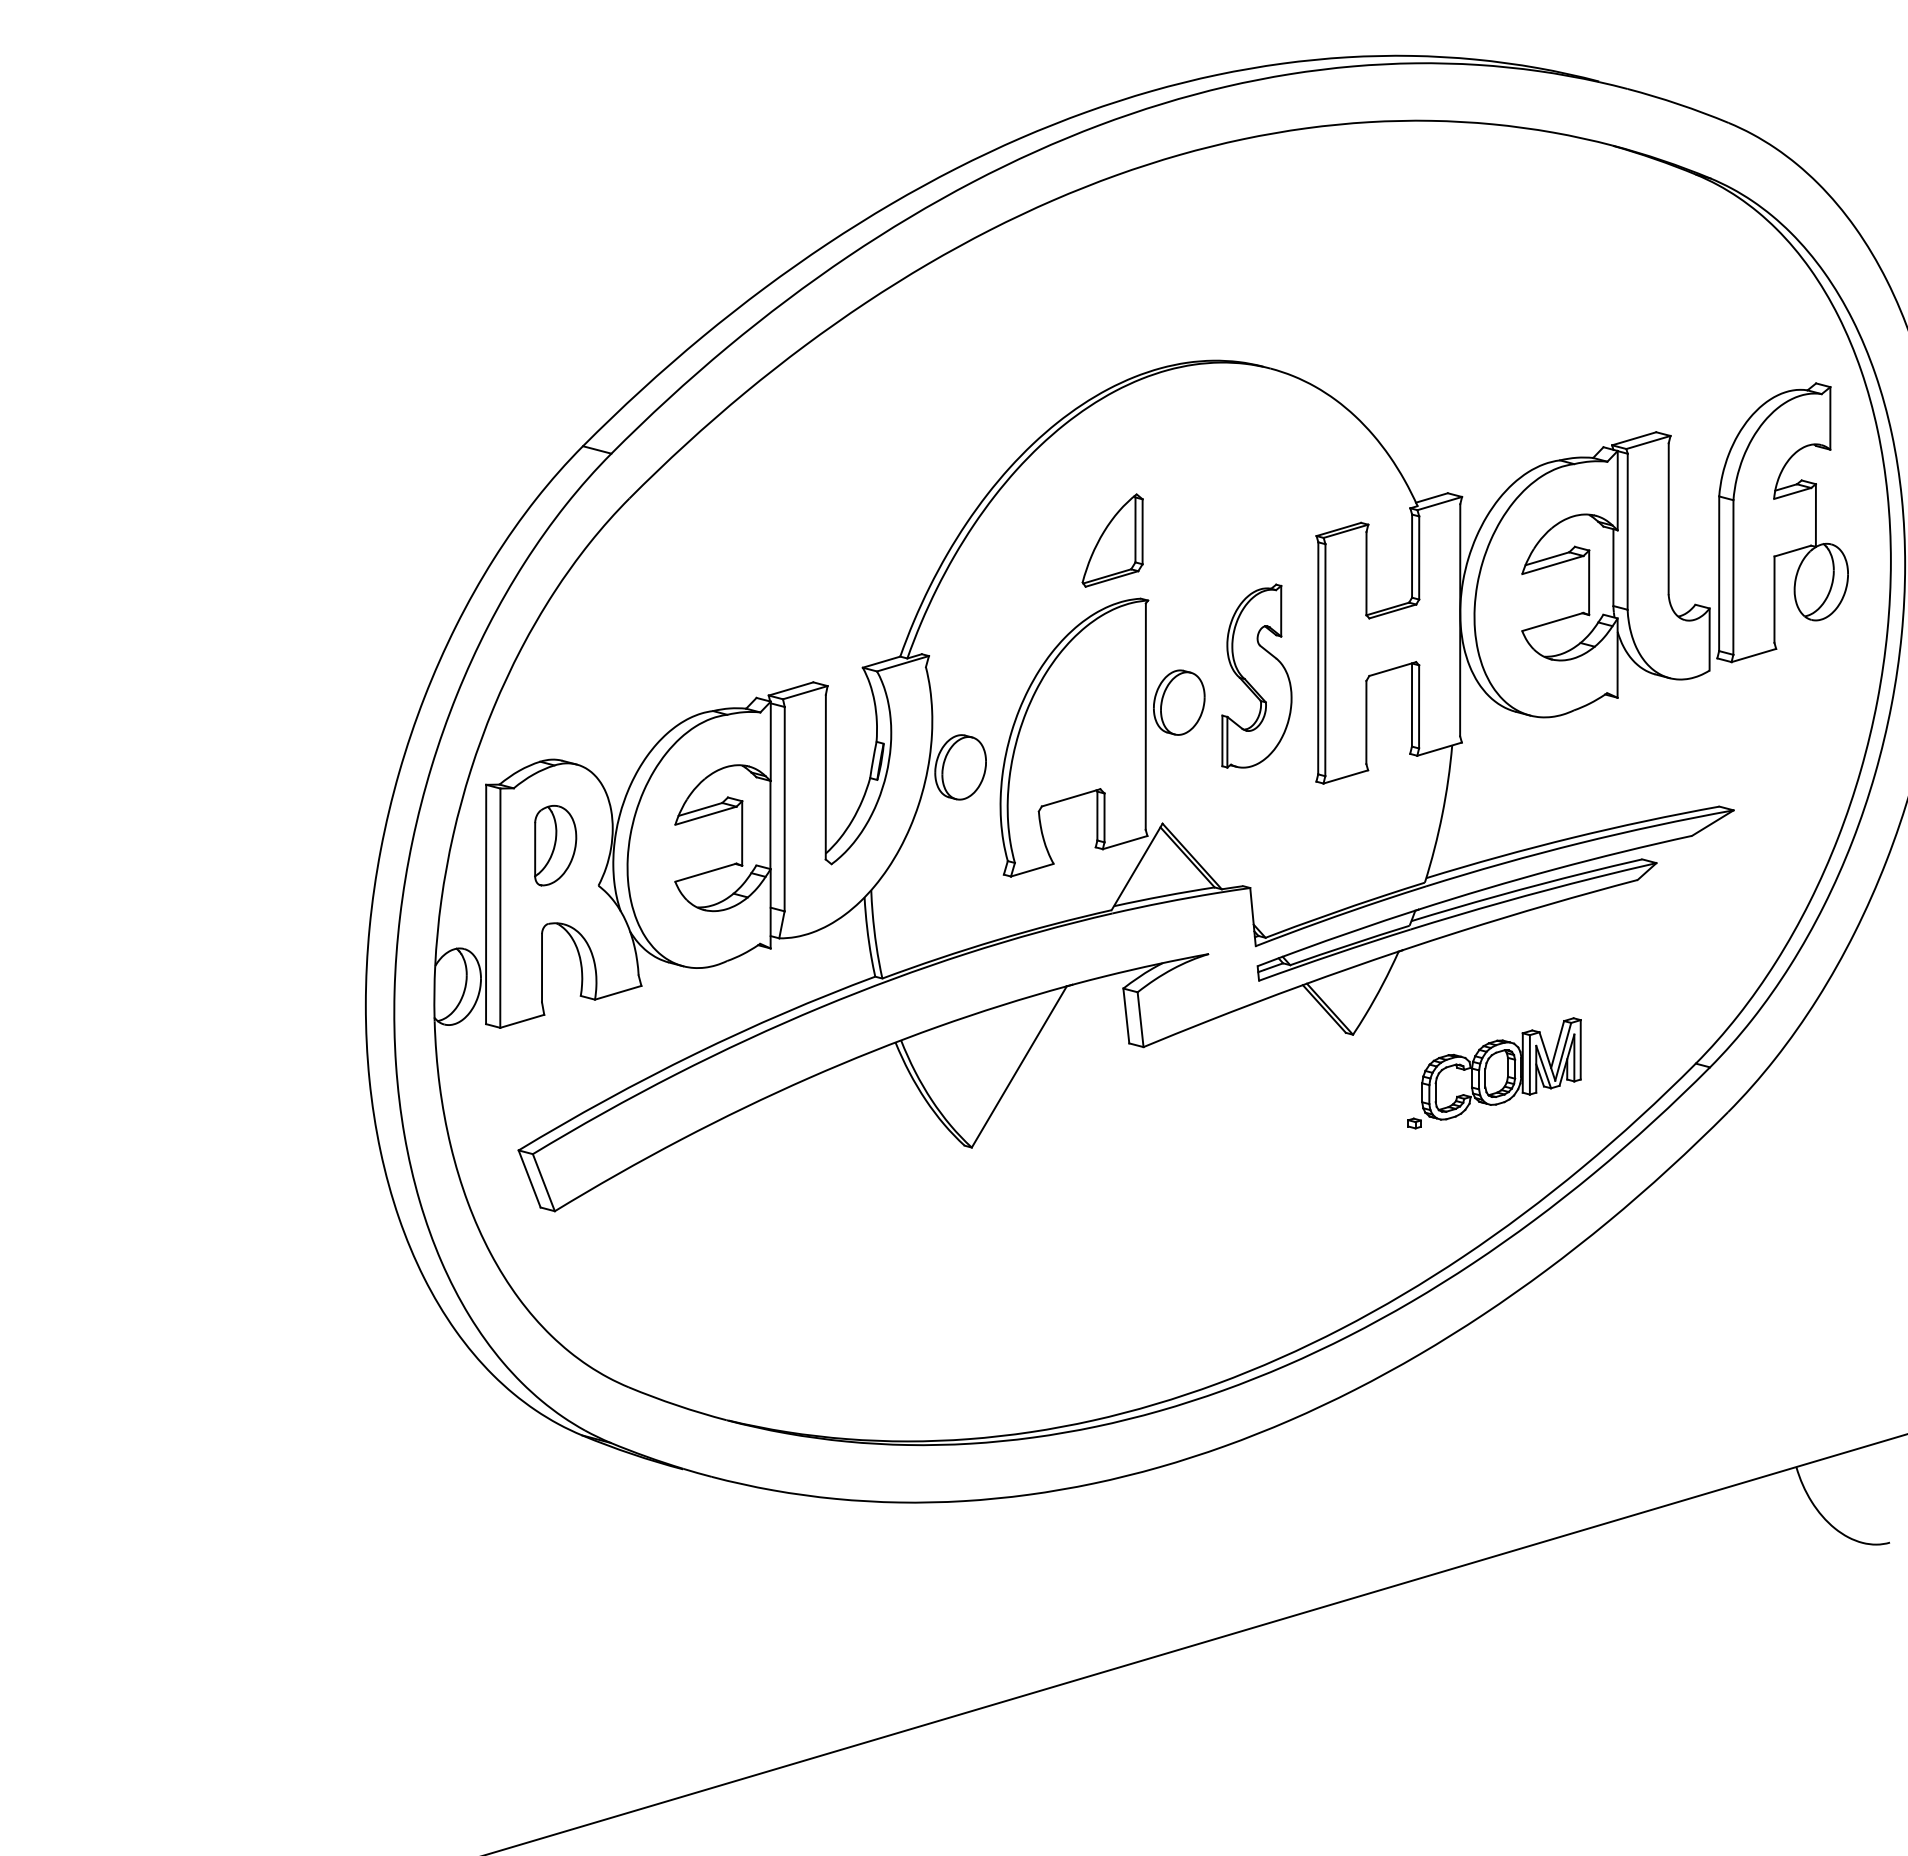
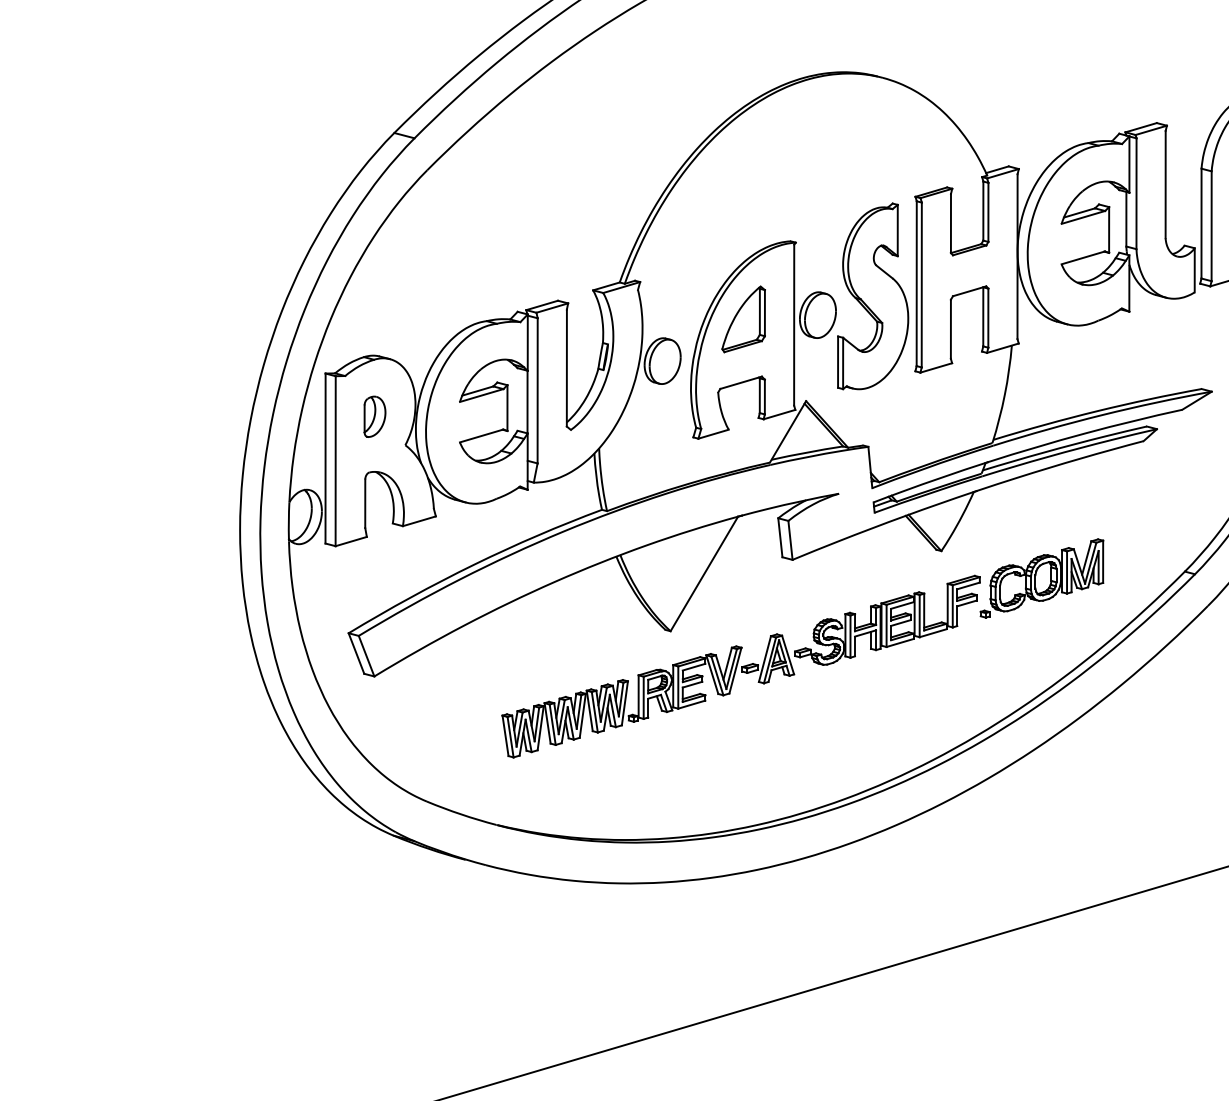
part: (1112, 540) -> (743, 319), moved
part: (1256, 675) -> (872, 295), size x1.43
part: (555, 845) -> (374, 416), size x0.71
part: (1071, 1197) -> (741, 666), added

